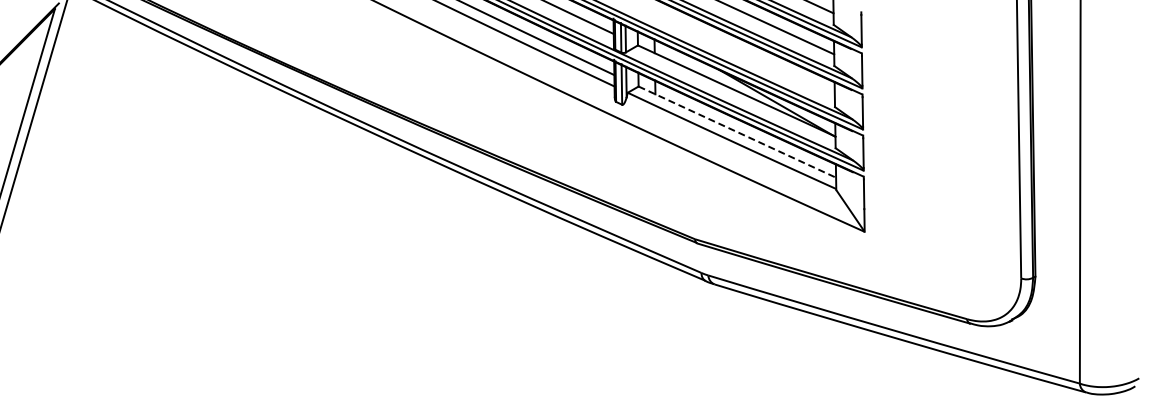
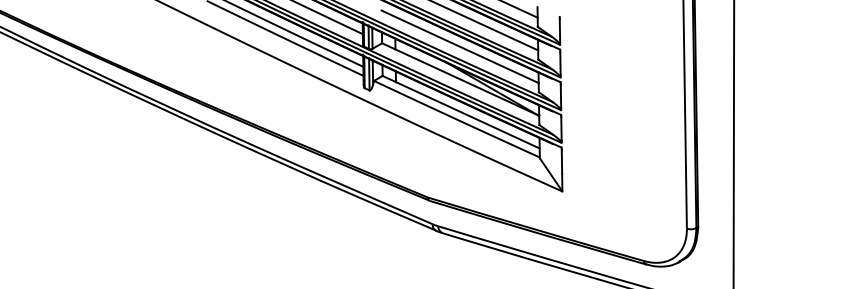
line: (735, 49) -> (459, 46), added
line: (737, 132) -> (461, 112), dashed -> solid

